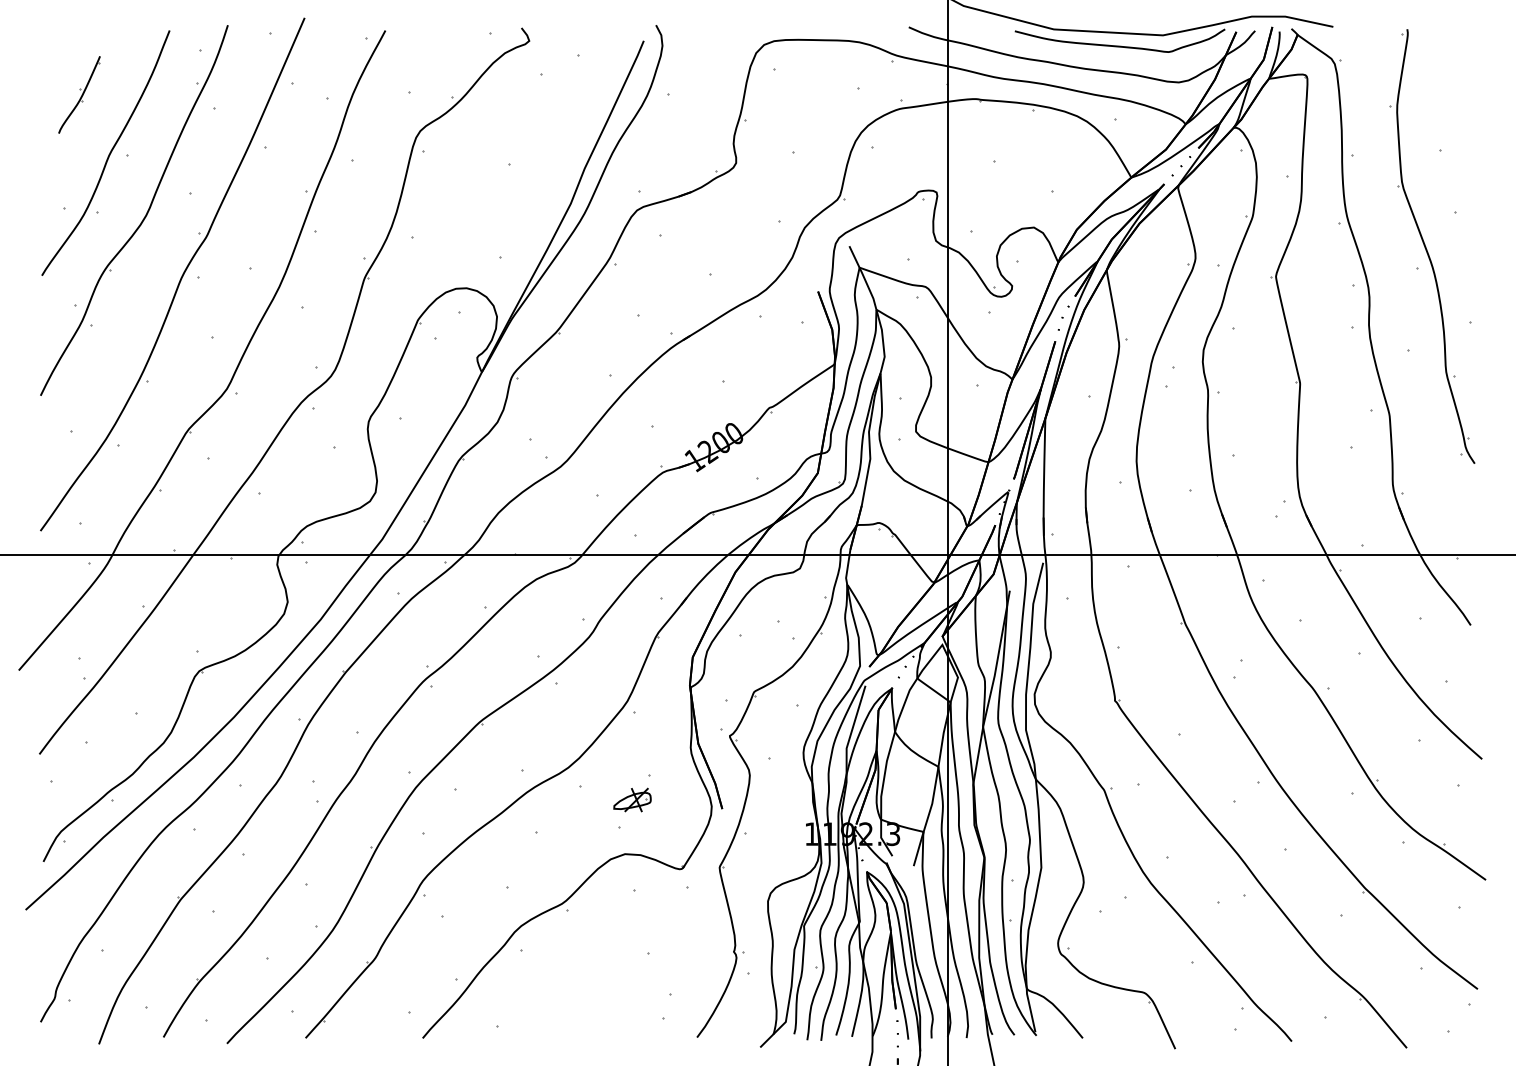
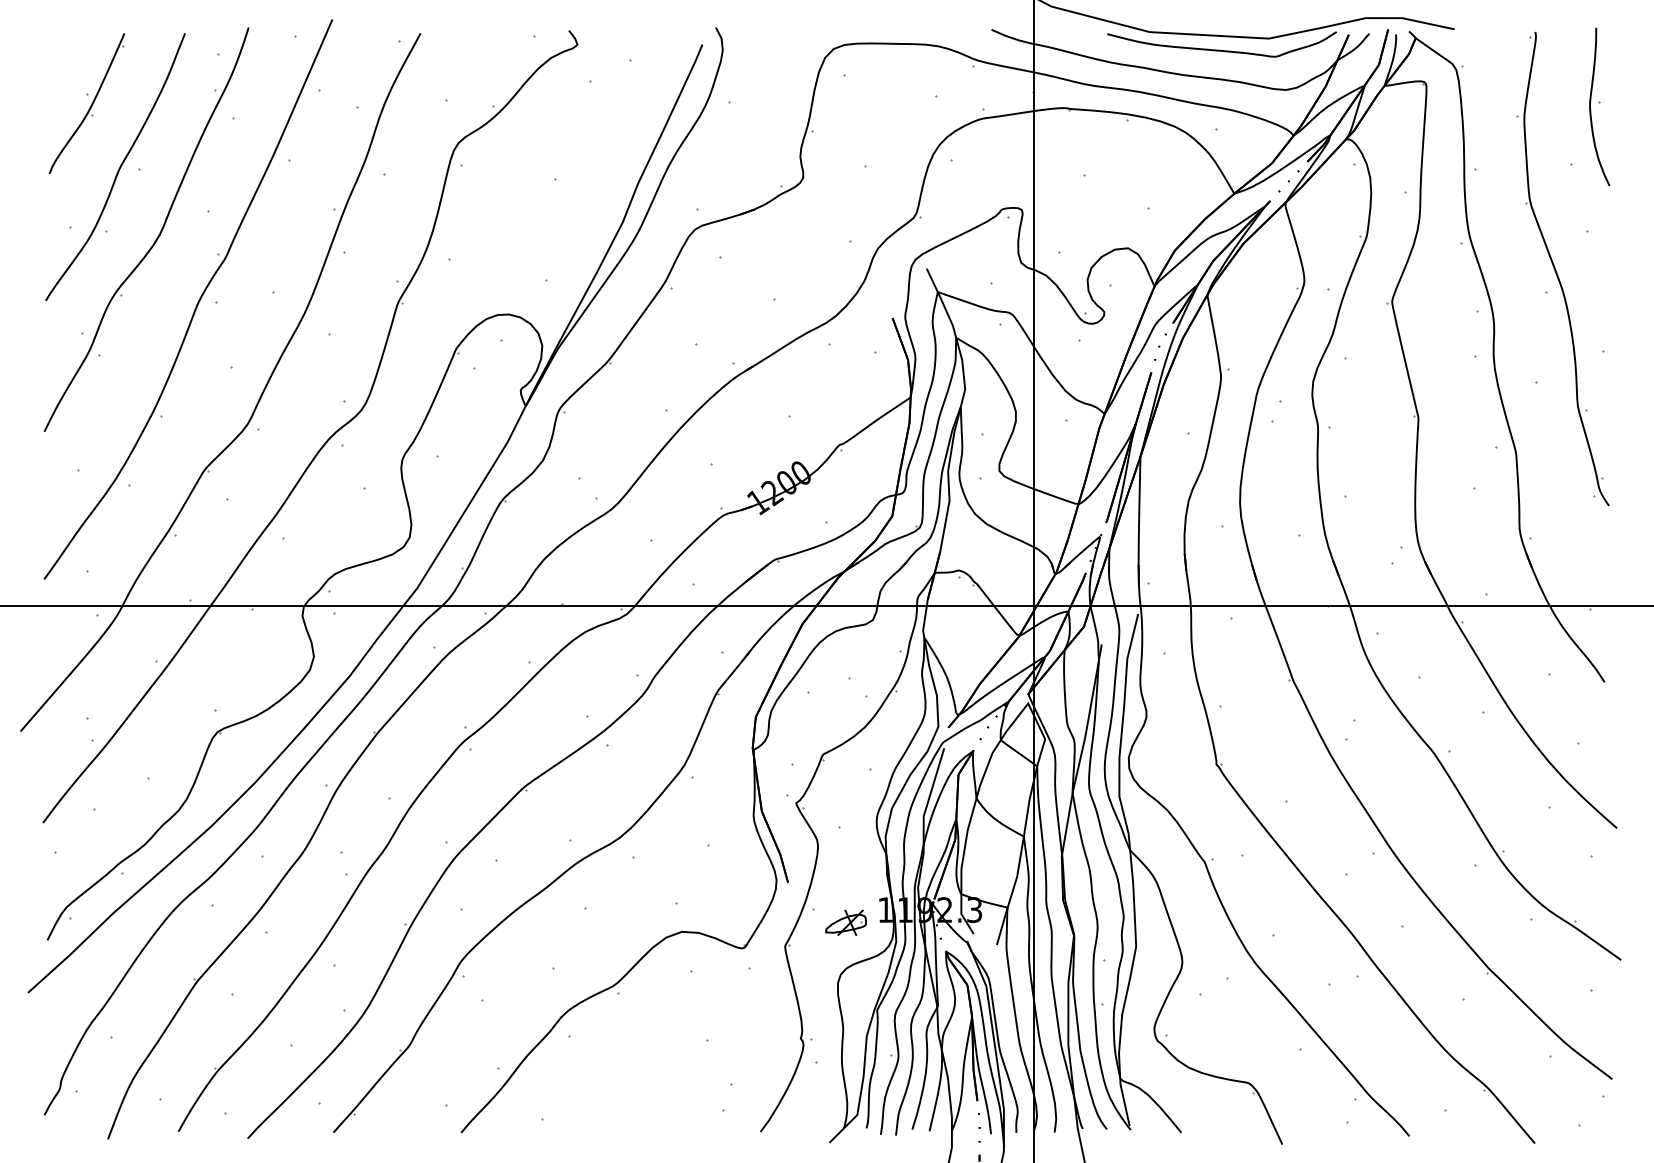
part: (79, 94) -> (86, 103), size x1.67
part: (1466, 97) -> (1599, 106), added
part: (631, 799) -> (845, 922), moved

